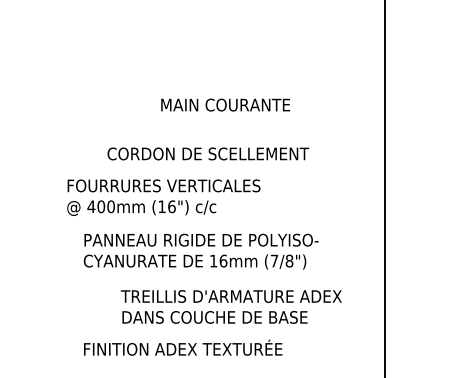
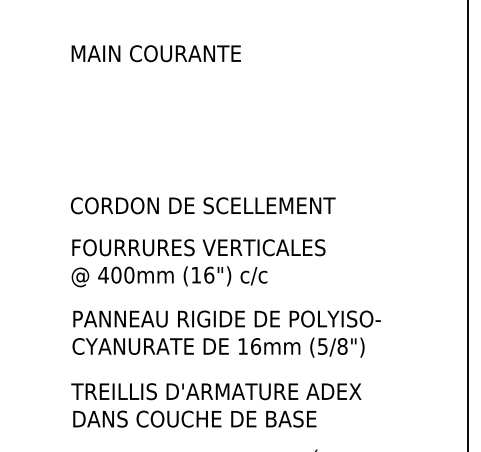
text: (225, 104) -> (156, 52), moved
text: (208, 153) -> (203, 205), moved
text: (163, 197) -> (198, 262), moved
text: (273, 260) -> (321, 345), (7/8") -> (5/8")
text: (231, 306) -> (216, 404), moved

